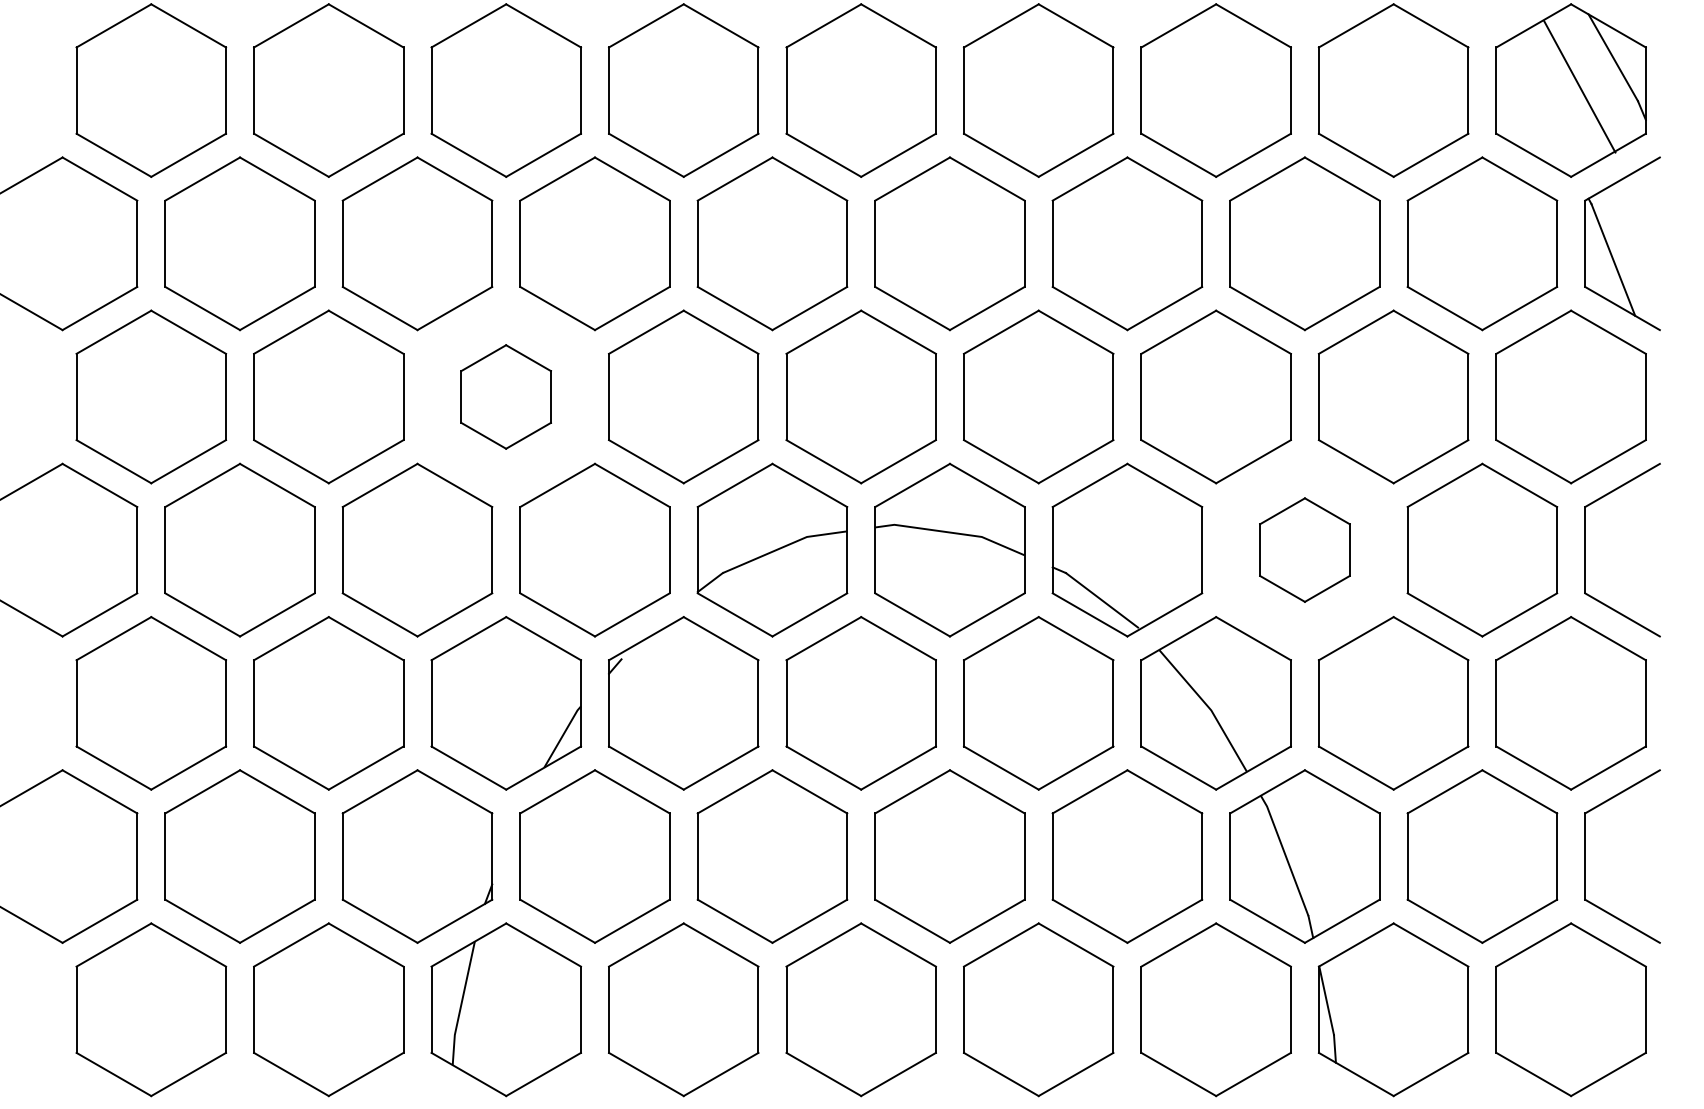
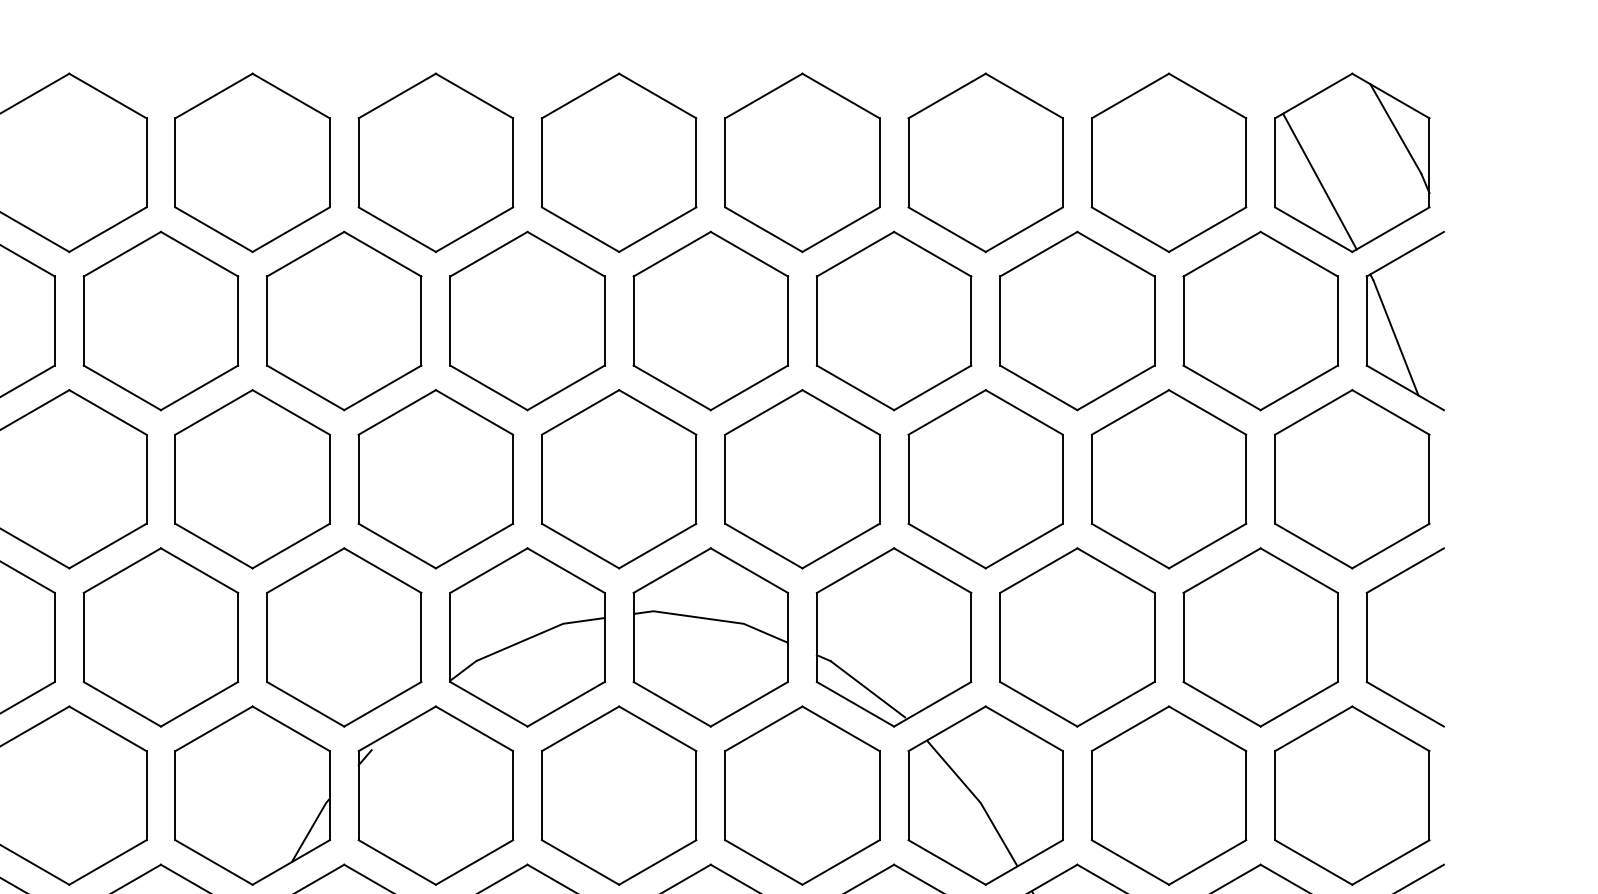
line: (1579, 86) -> (1319, 181), moved
part: (505, 396) -> (251, 478), size x1.67
part: (1304, 549) -> (1076, 636), size x1.67

